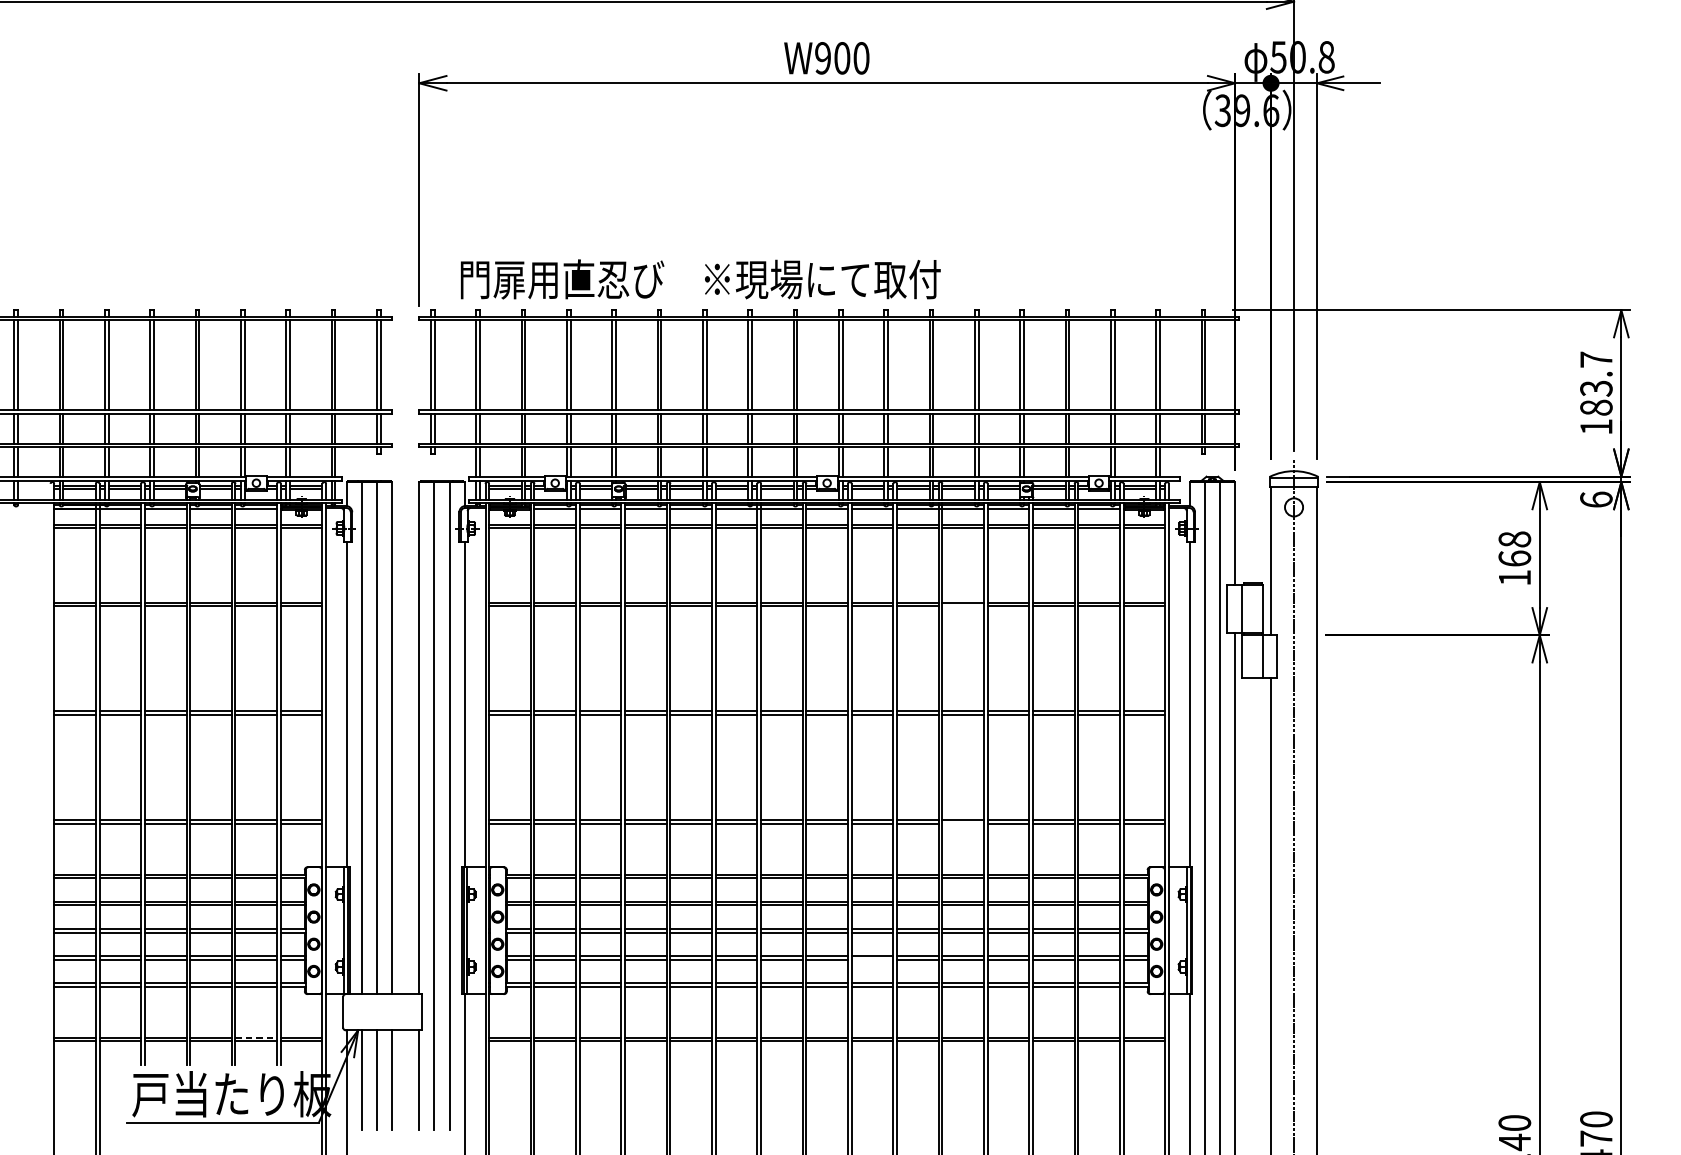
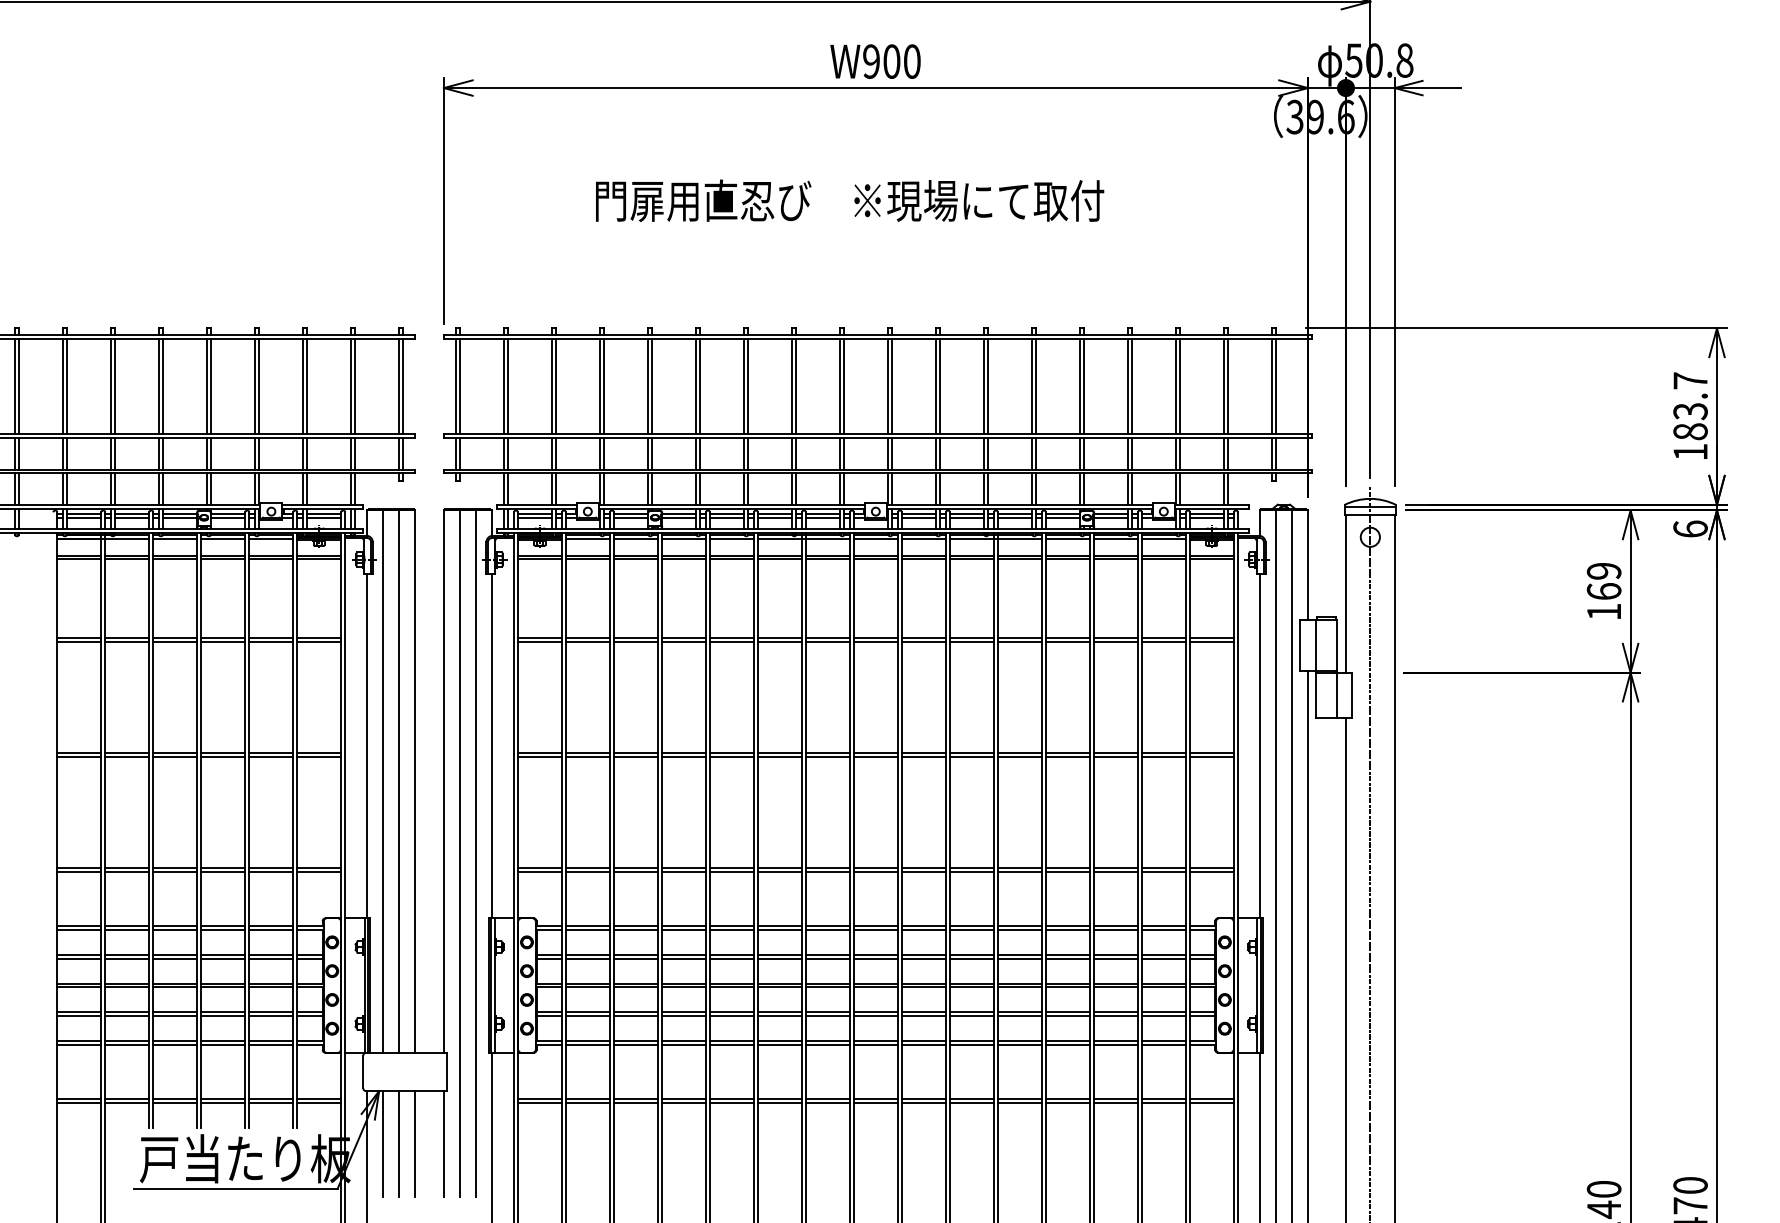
text: (701, 279) -> (850, 200), moved
text: (1514, 538) -> (1603, 570), 168 -> 169
line: (962, 605) -> (1019, 641), added
line: (962, 823) -> (1019, 872), added
line: (872, 959) -> (923, 1016), added
line: (256, 1037) -> (271, 1098), dashed -> solid

